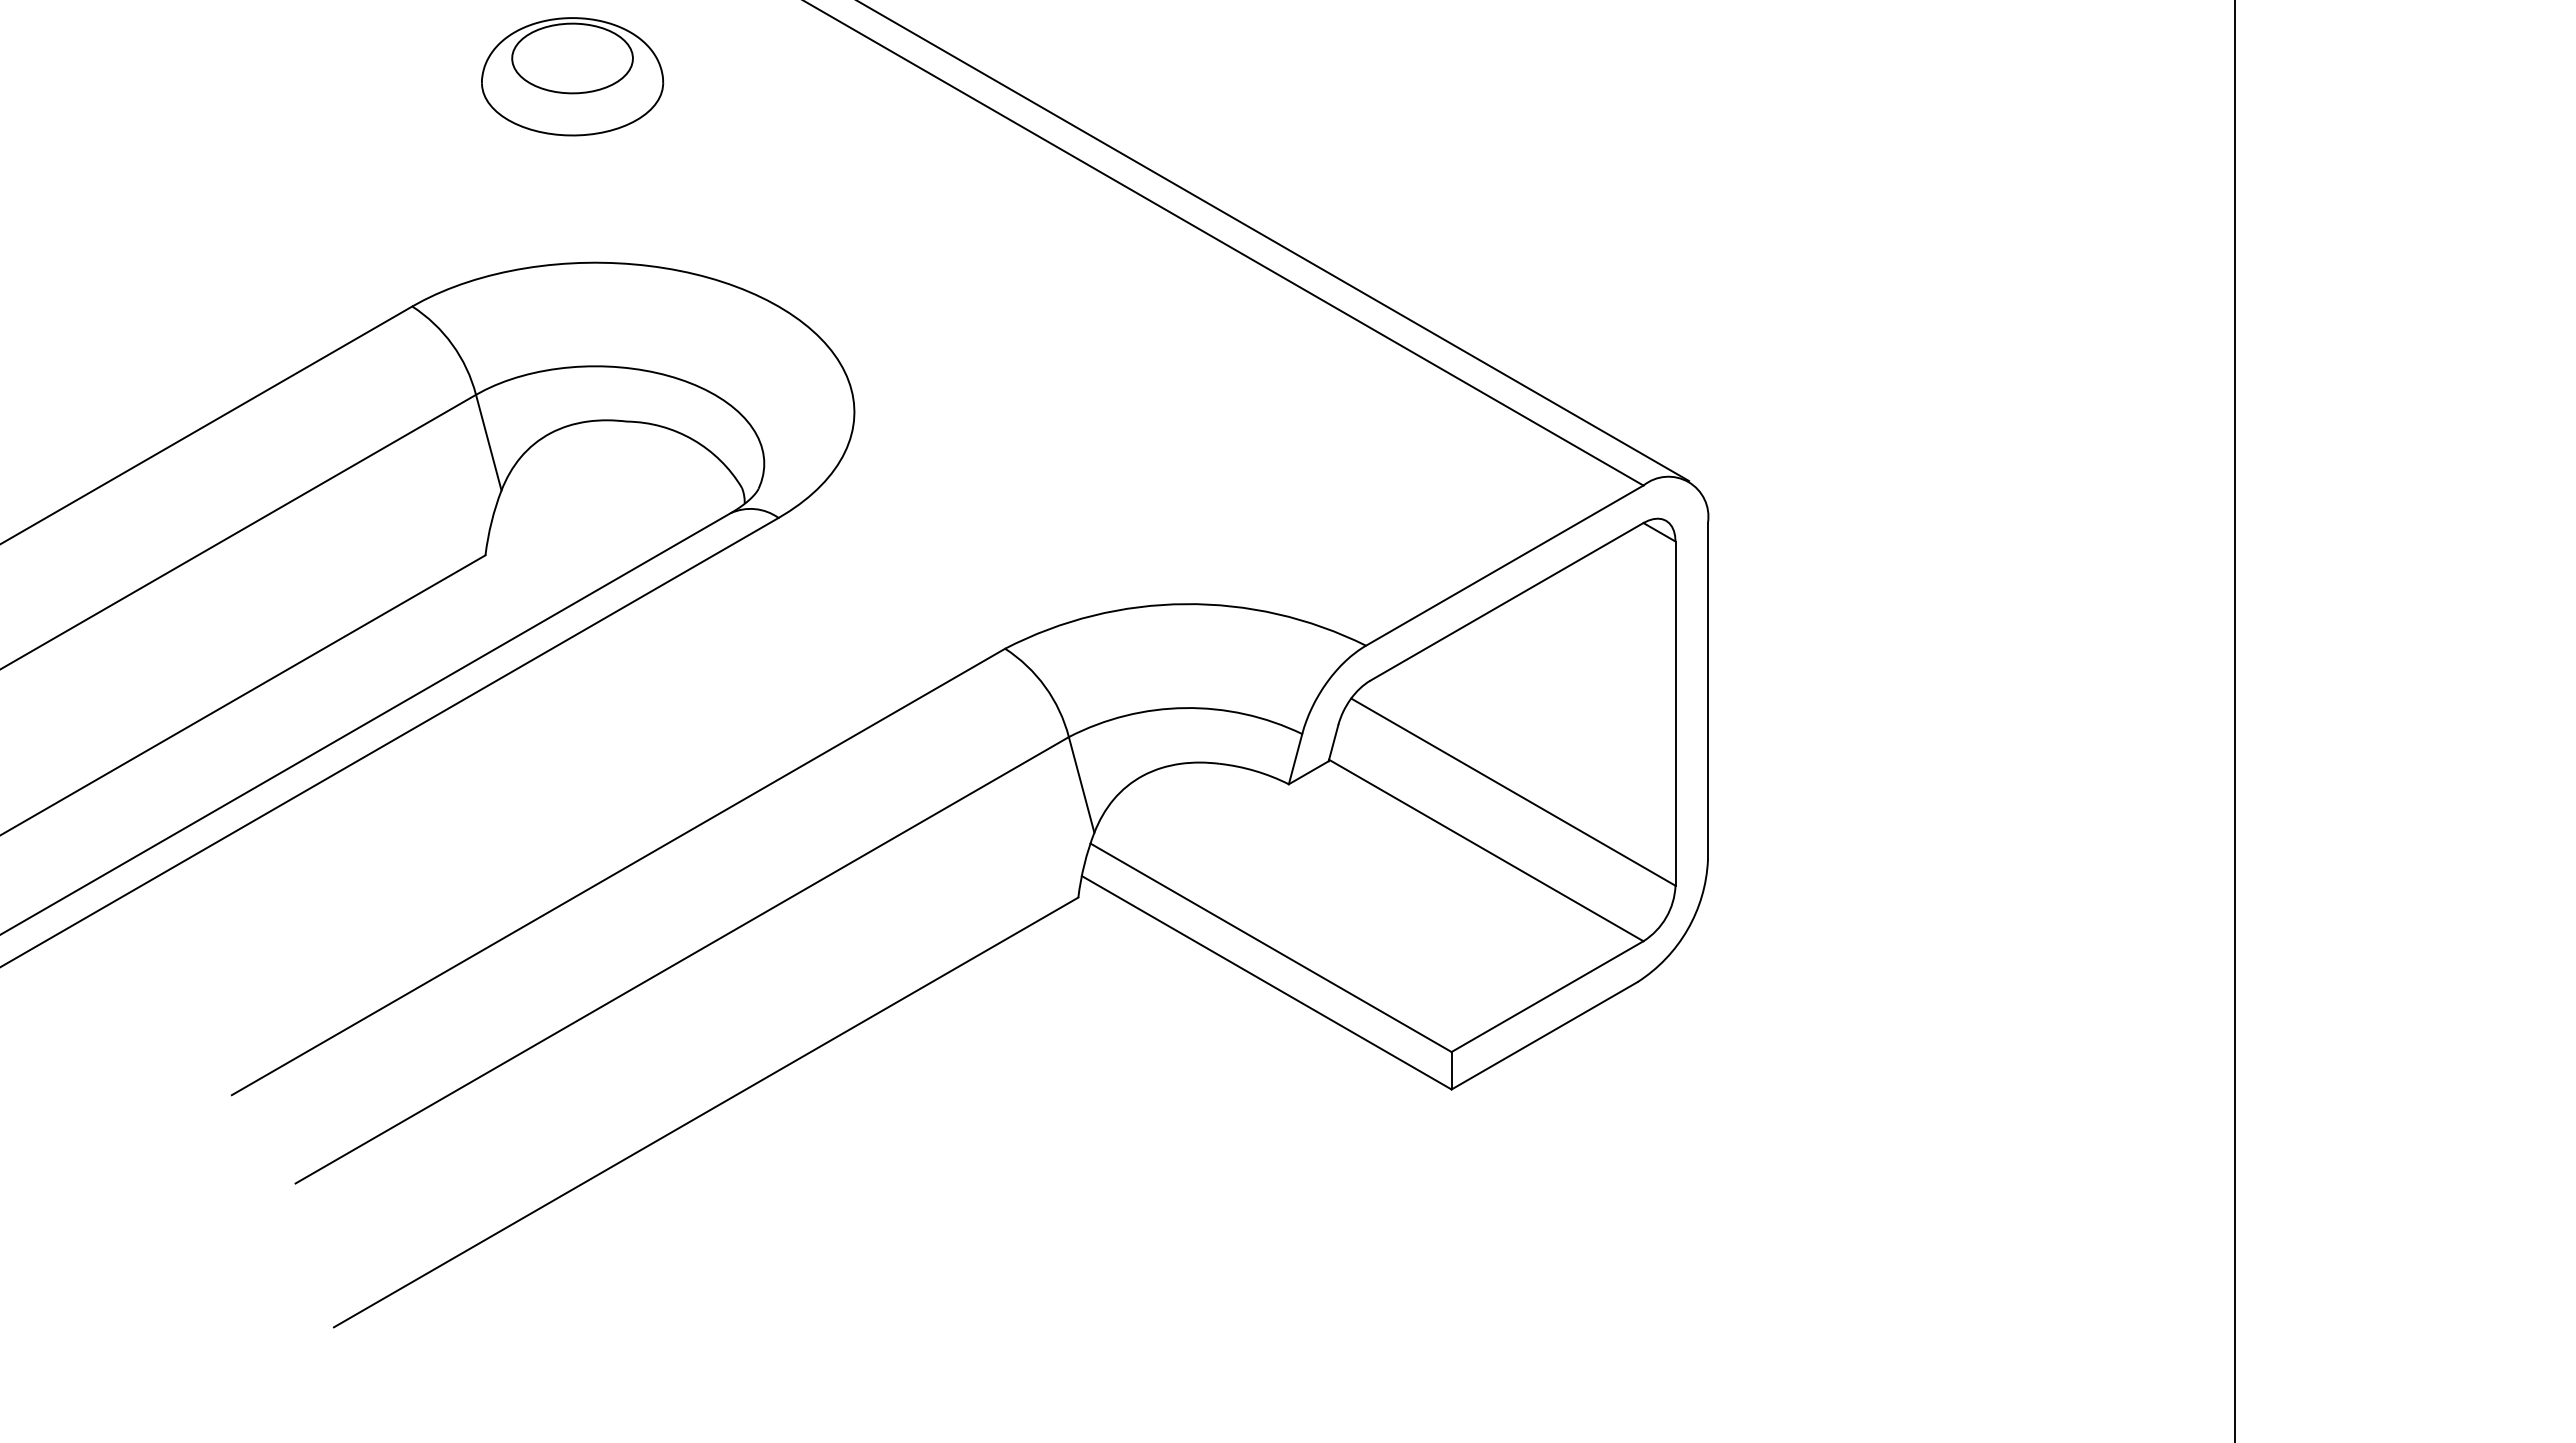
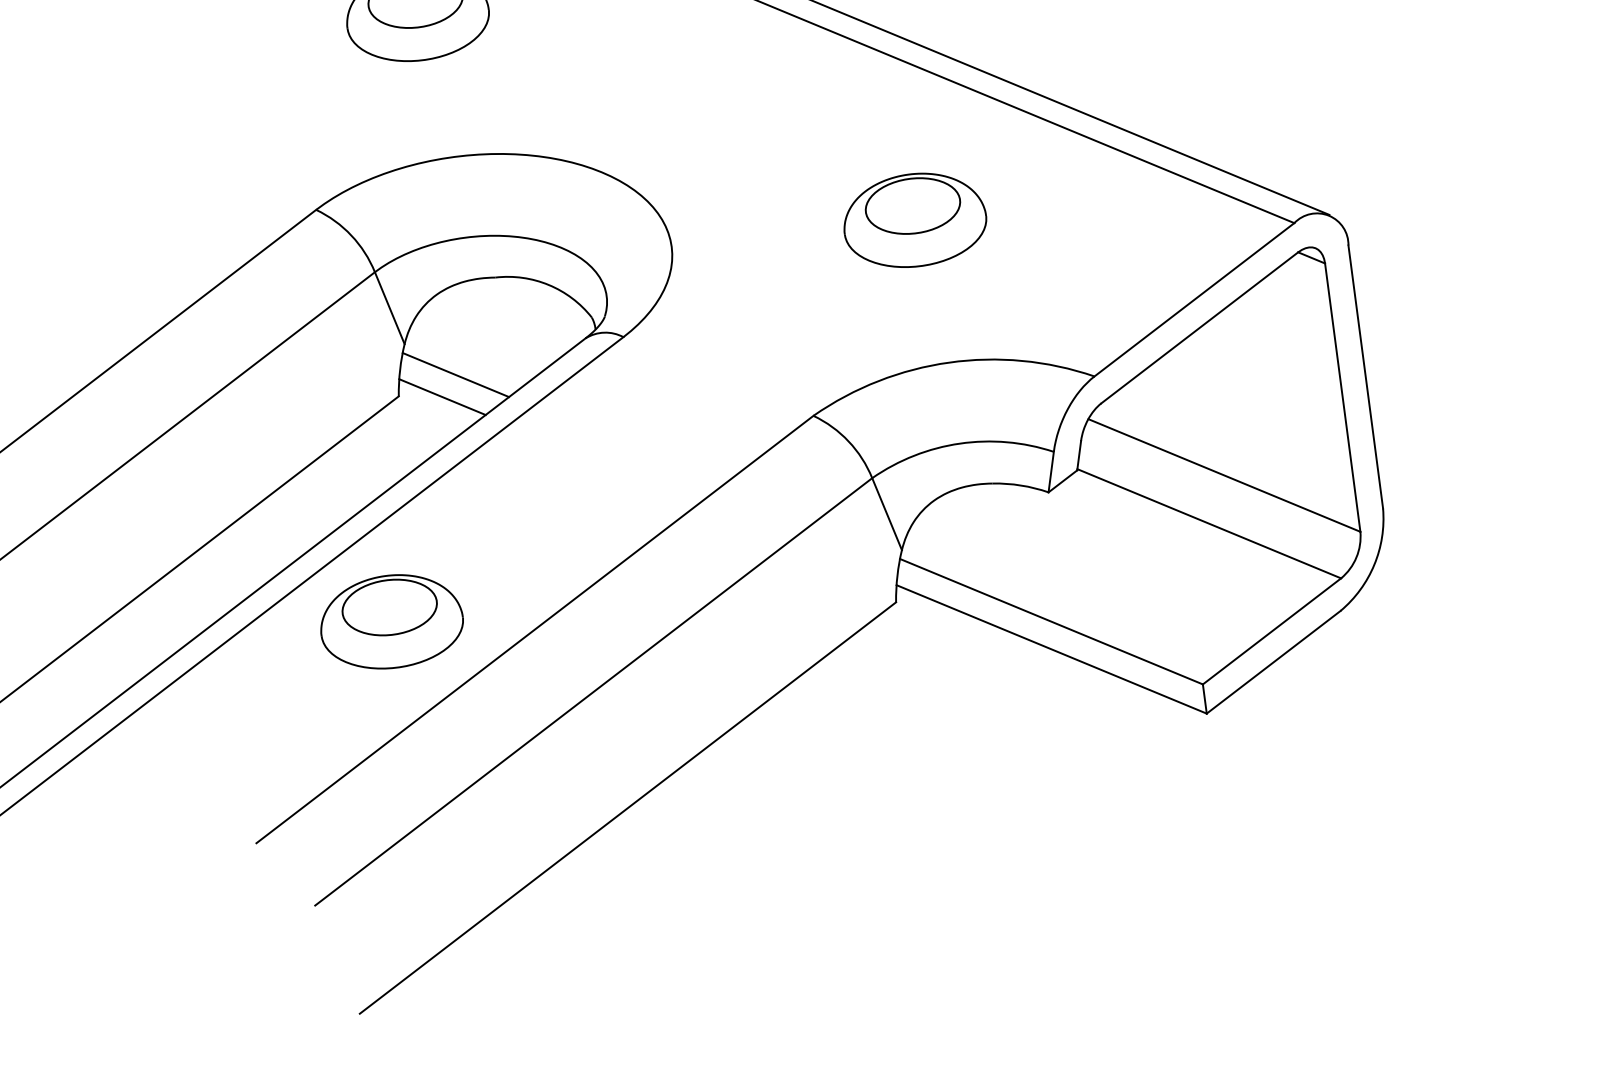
part: (1164, 418) -> (914, 220), added
line: (560, 537) -> (455, 374), added
line: (540, 563) -> (442, 397), added
part: (438, 837) -> (391, 621), added

